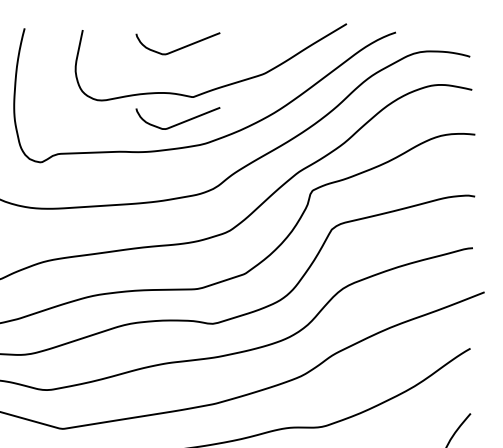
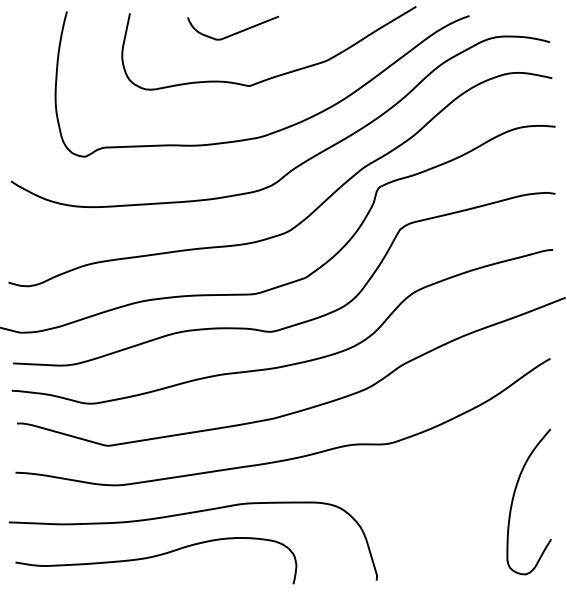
curve: (180, 122) -> (235, 113), removed

